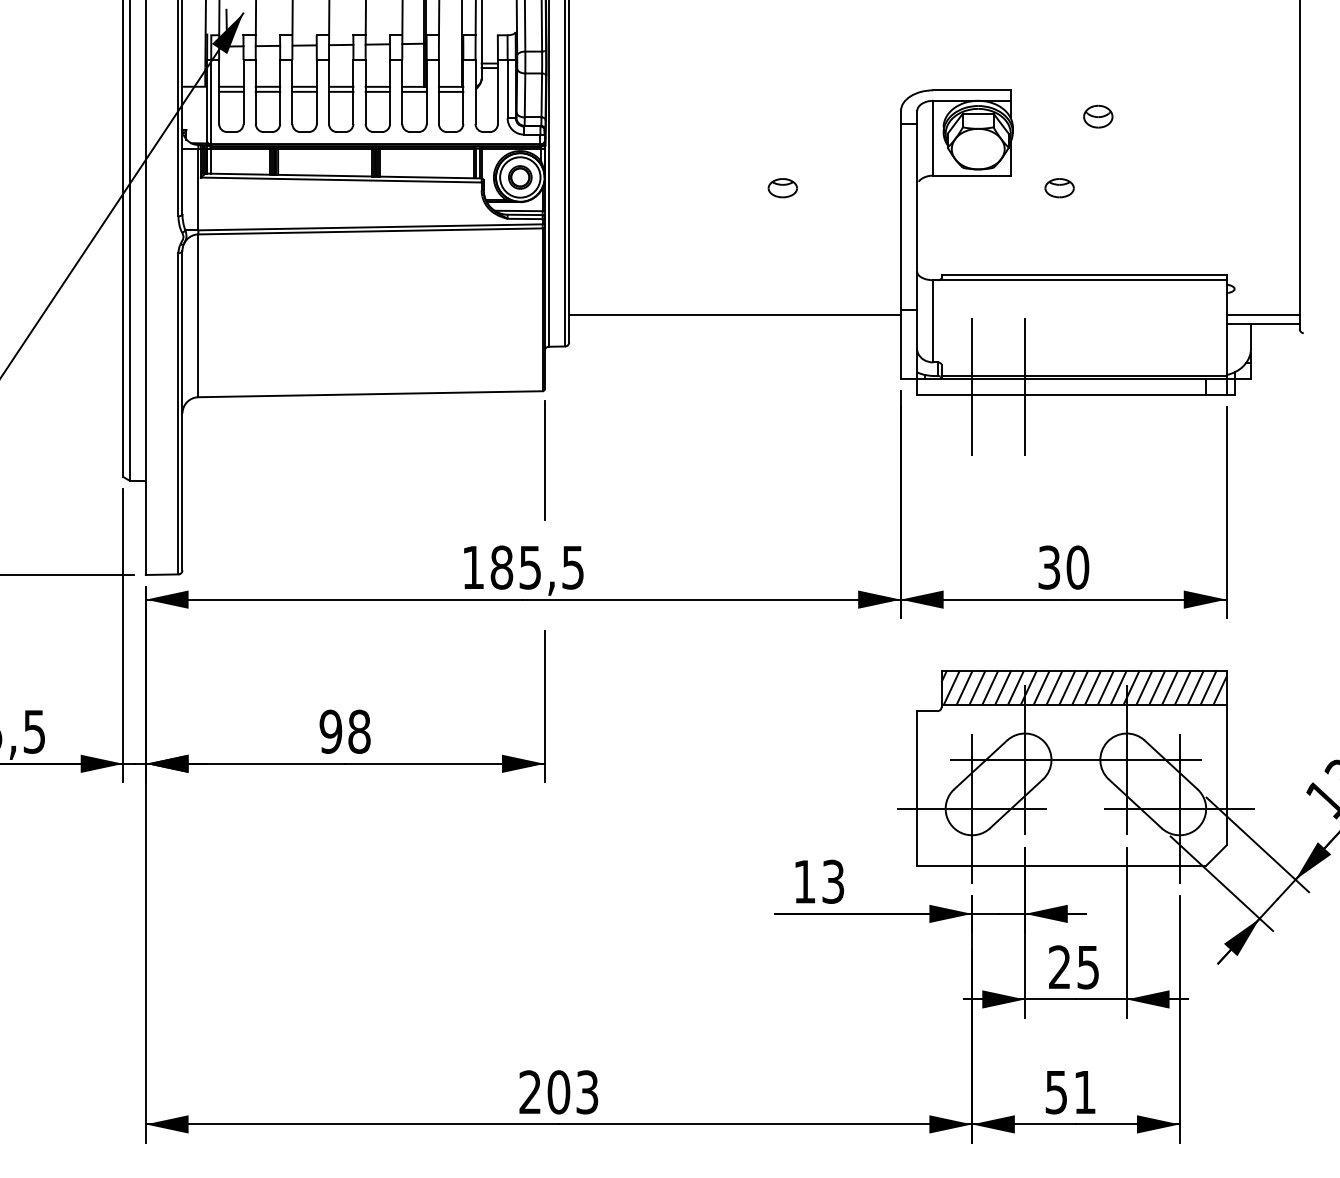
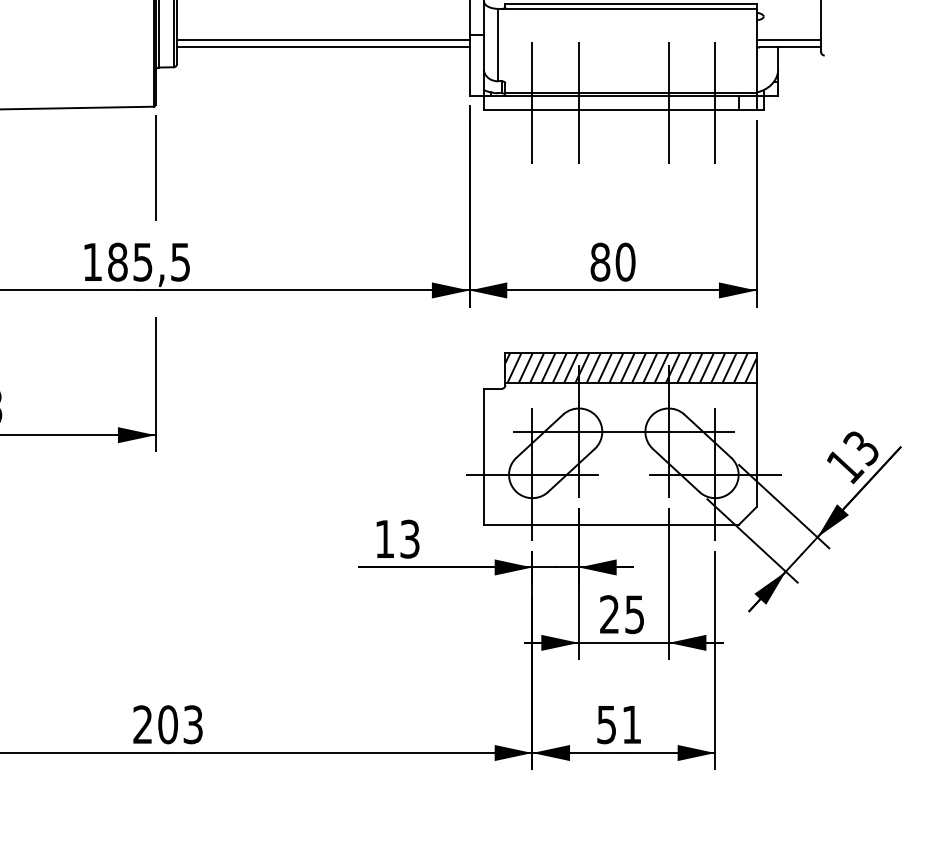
line: (734, 324) -> (322, 47), added
line: (1126, 386) -> (668, 102), added
line: (1179, 386) -> (715, 102), added
text: (1049, 567) -> (600, 262), 30 -> 80

